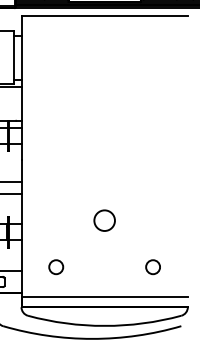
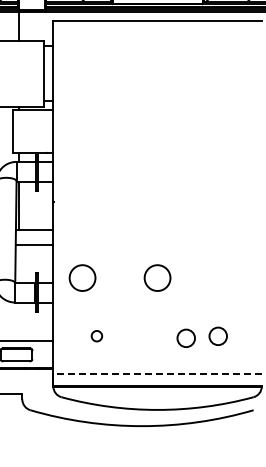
circle: (44, 220) -> (82, 277), added
circle: (55, 266) -> (96, 335), size x0.6
circle: (126, 268) -> (185, 337), added
line: (104, 296) -> (157, 373), solid -> dashed

